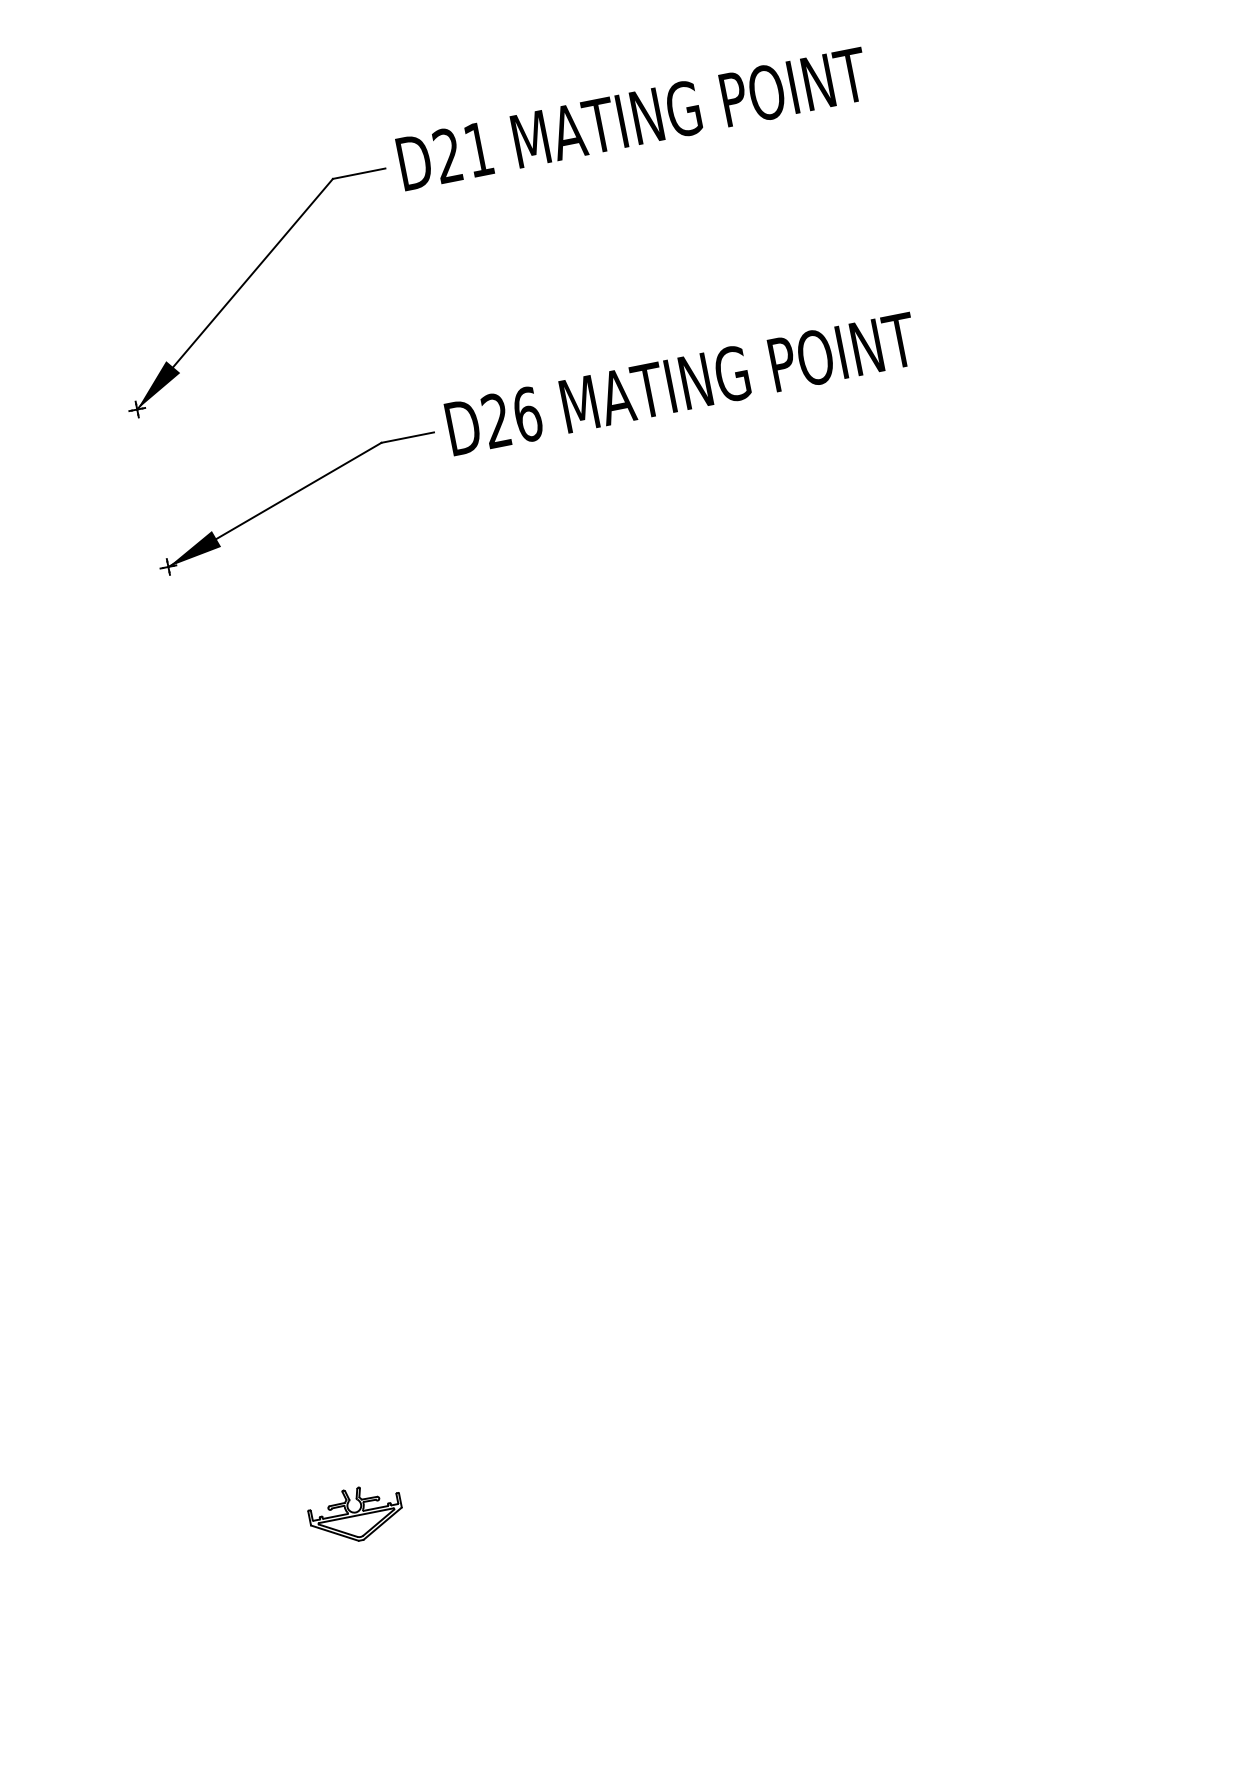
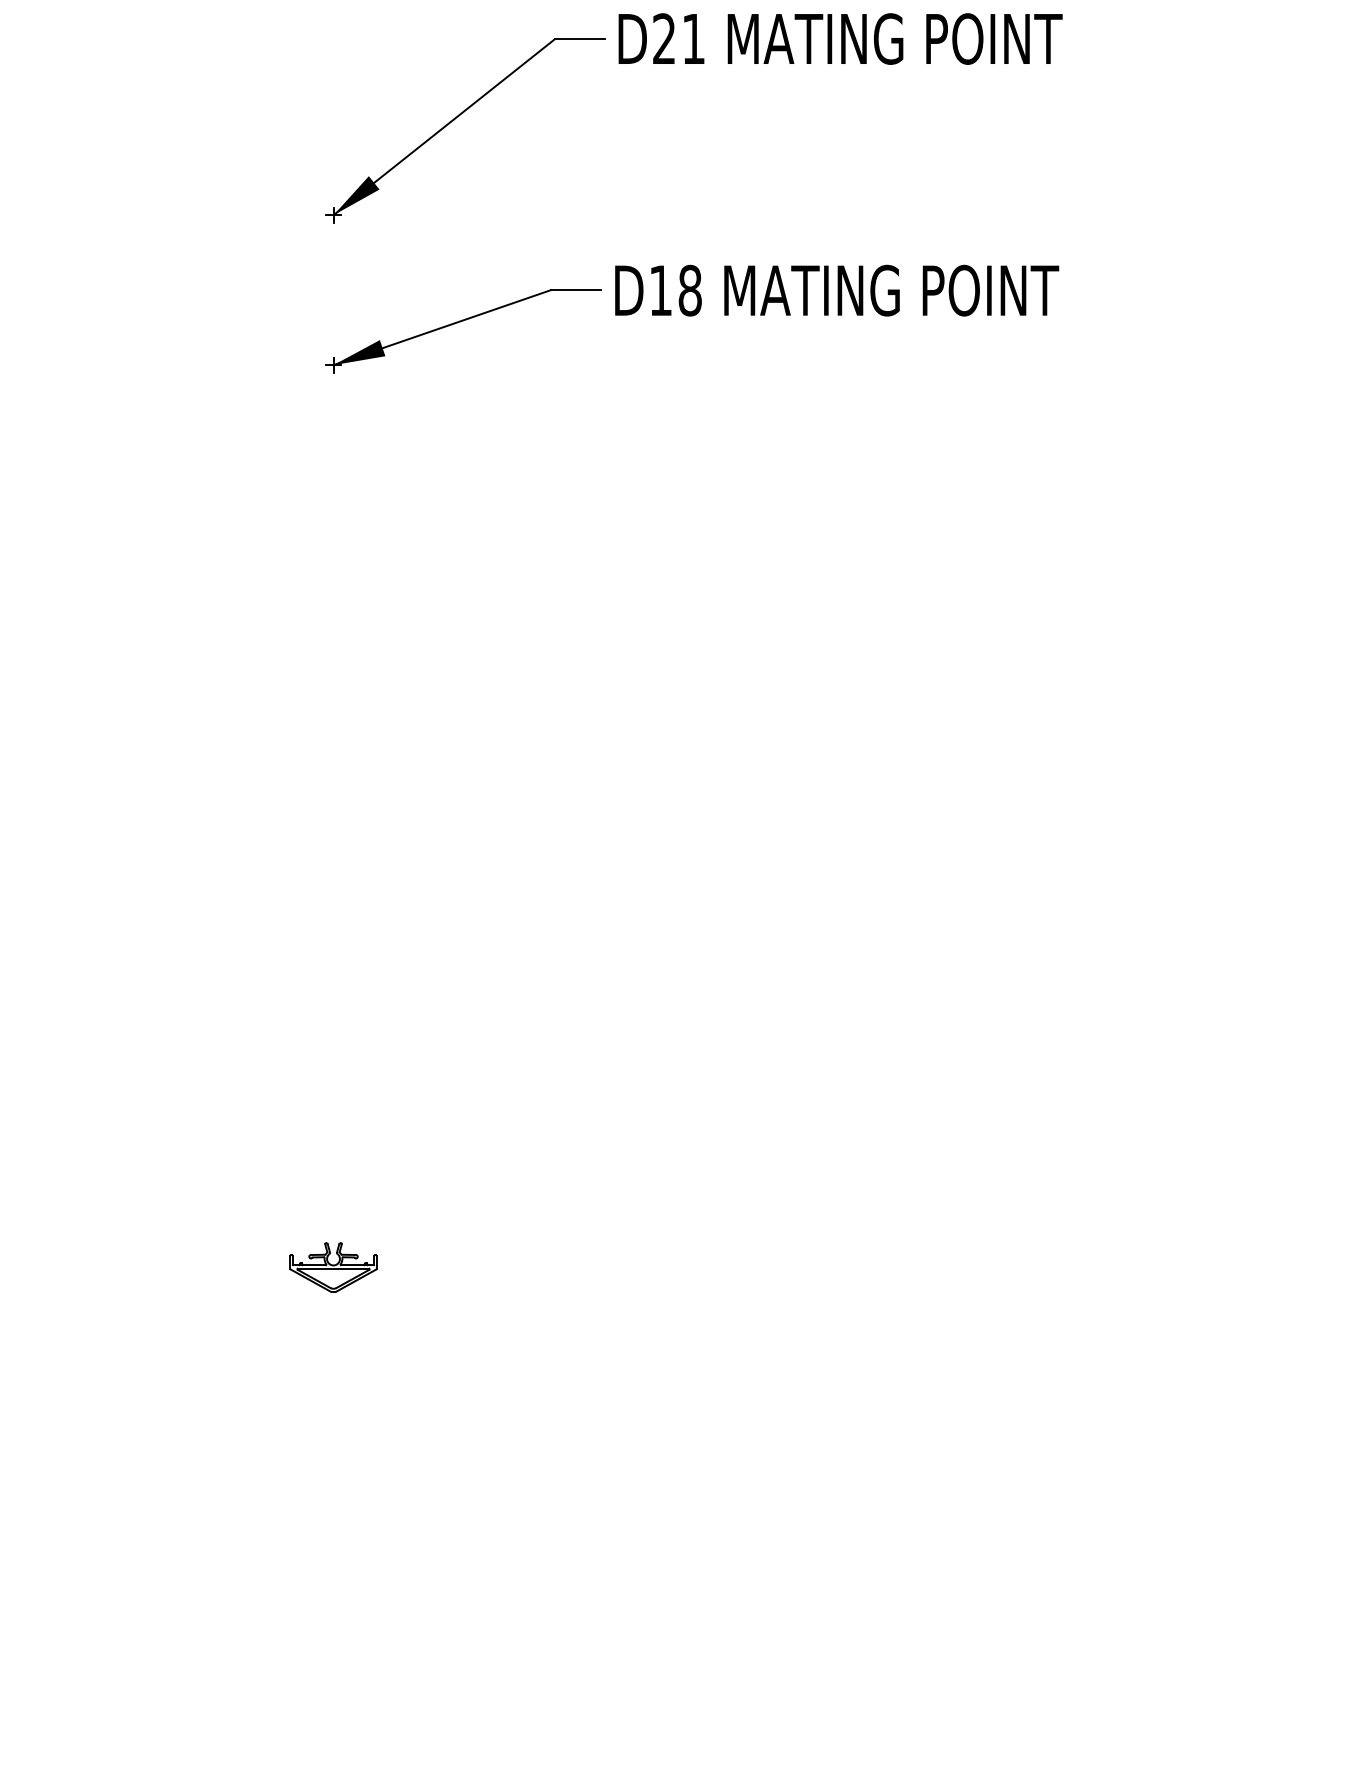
text: (512, 417) -> (675, 290), D26 -> D18

